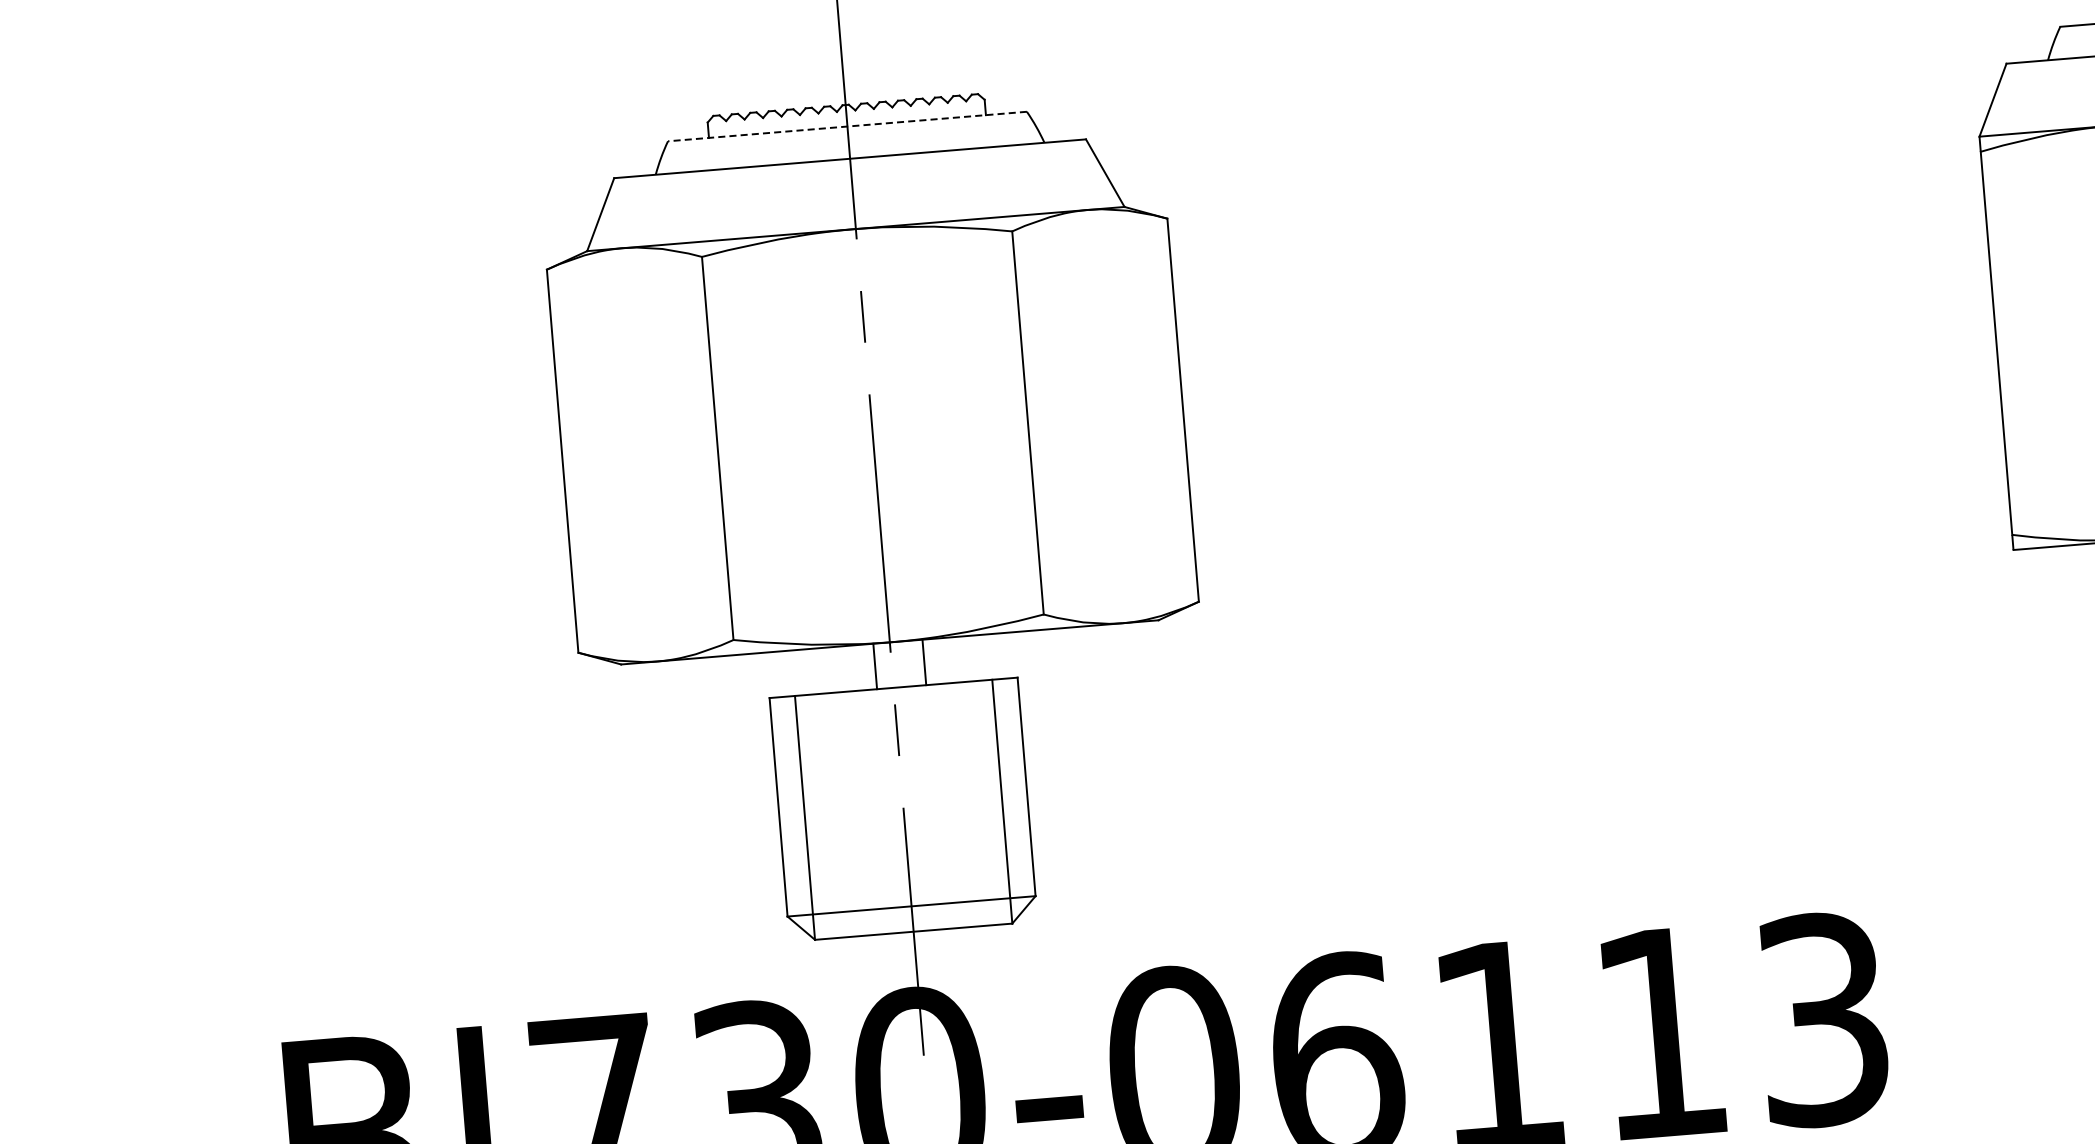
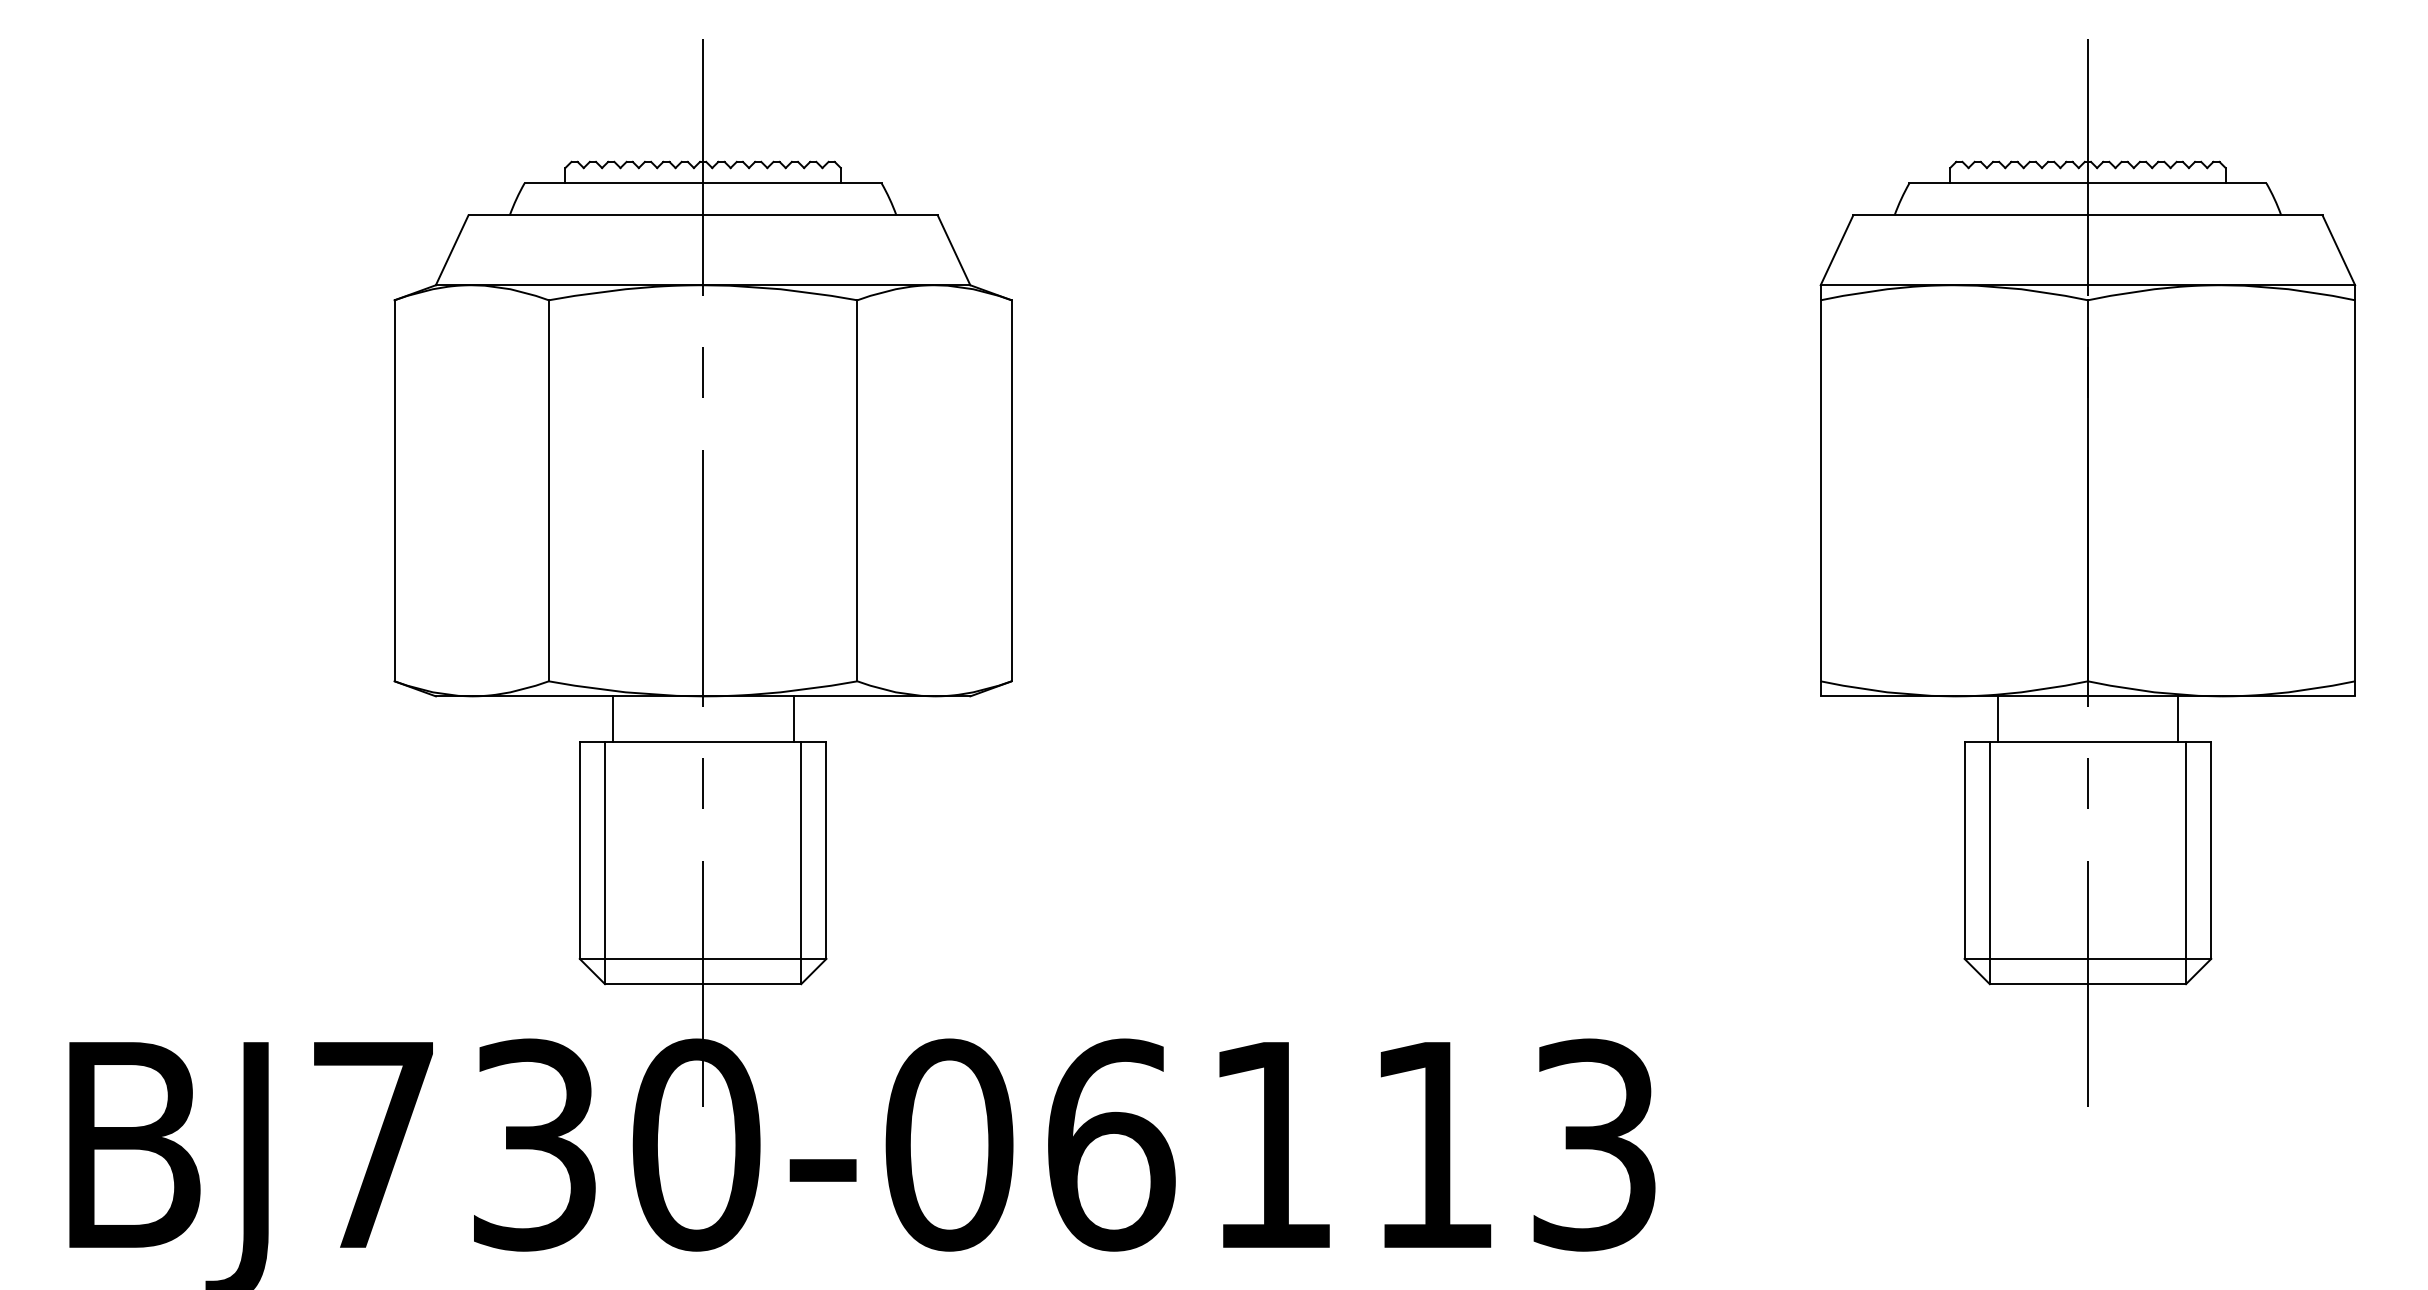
line: (846, 126) -> (702, 183), dashed -> solid
line: (924, 661) -> (793, 718), moved
line: (874, 666) -> (612, 718), moved

